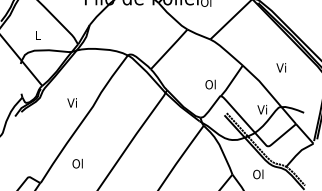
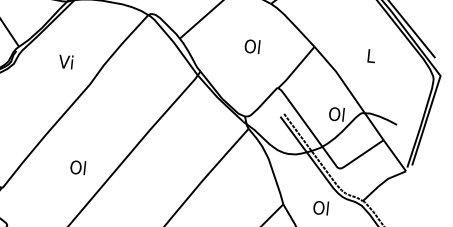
text: (281, 67) -> (370, 55), Vi -> L
text: (210, 84) -> (252, 46), moved
text: (71, 102) -> (65, 61), moved
text: (262, 109) -> (336, 113), Vi -> Ol
text: (77, 163) -> (77, 167), moved

